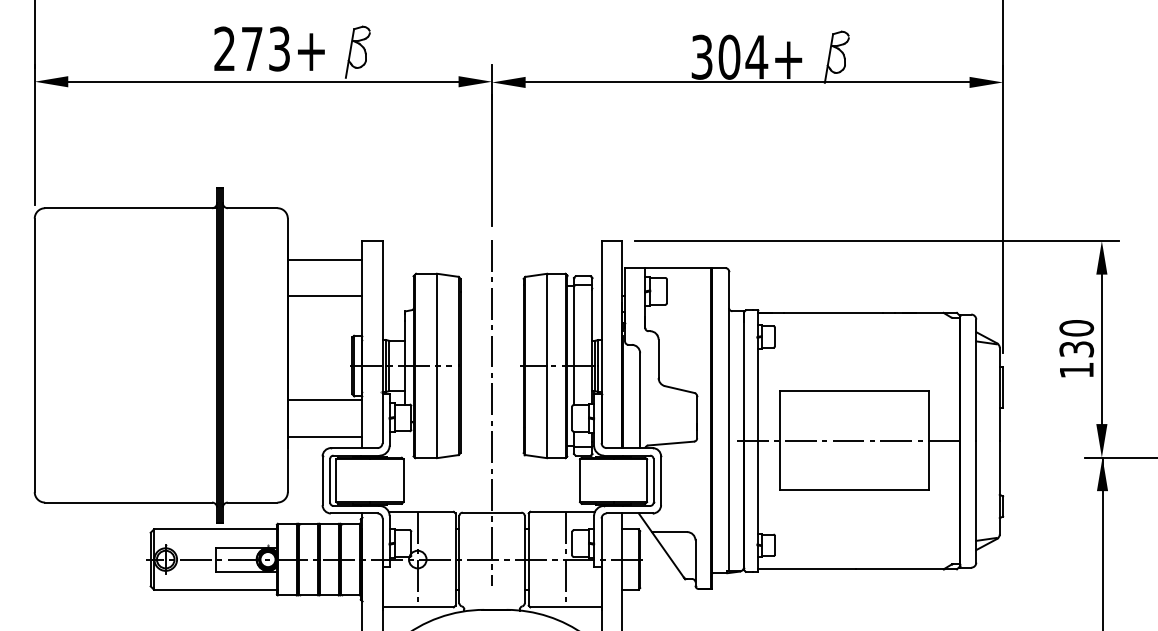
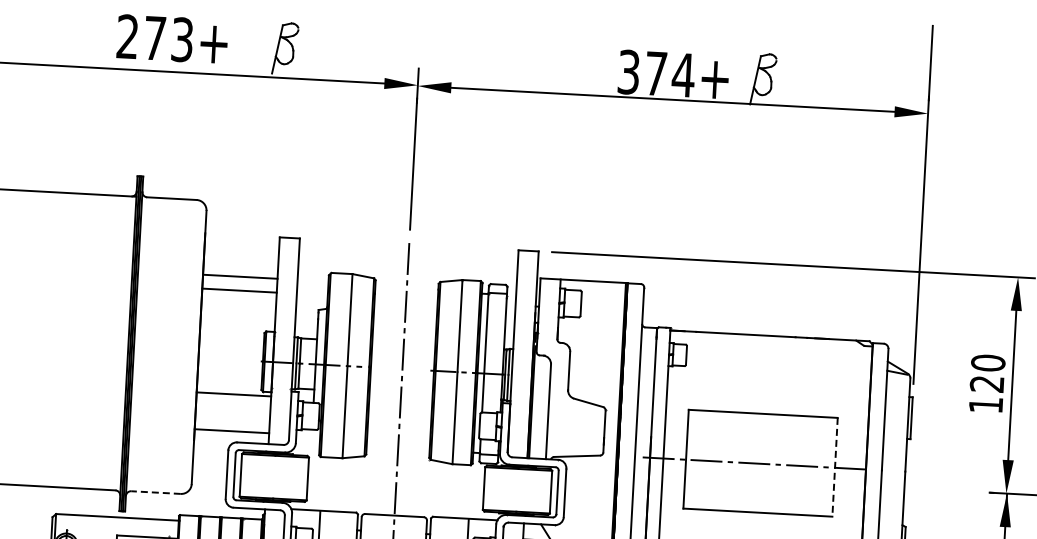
text: (269, 48) -> (172, 38), moved
text: (729, 56) -> (656, 72), 304+ -> 374+
line: (324, 259) -> (239, 276), moved
text: (1076, 349) -> (986, 384), 130 -> 120
line: (929, 441) -> (835, 468), solid -> dashed
line: (252, 502) -> (155, 492), solid -> dashed

